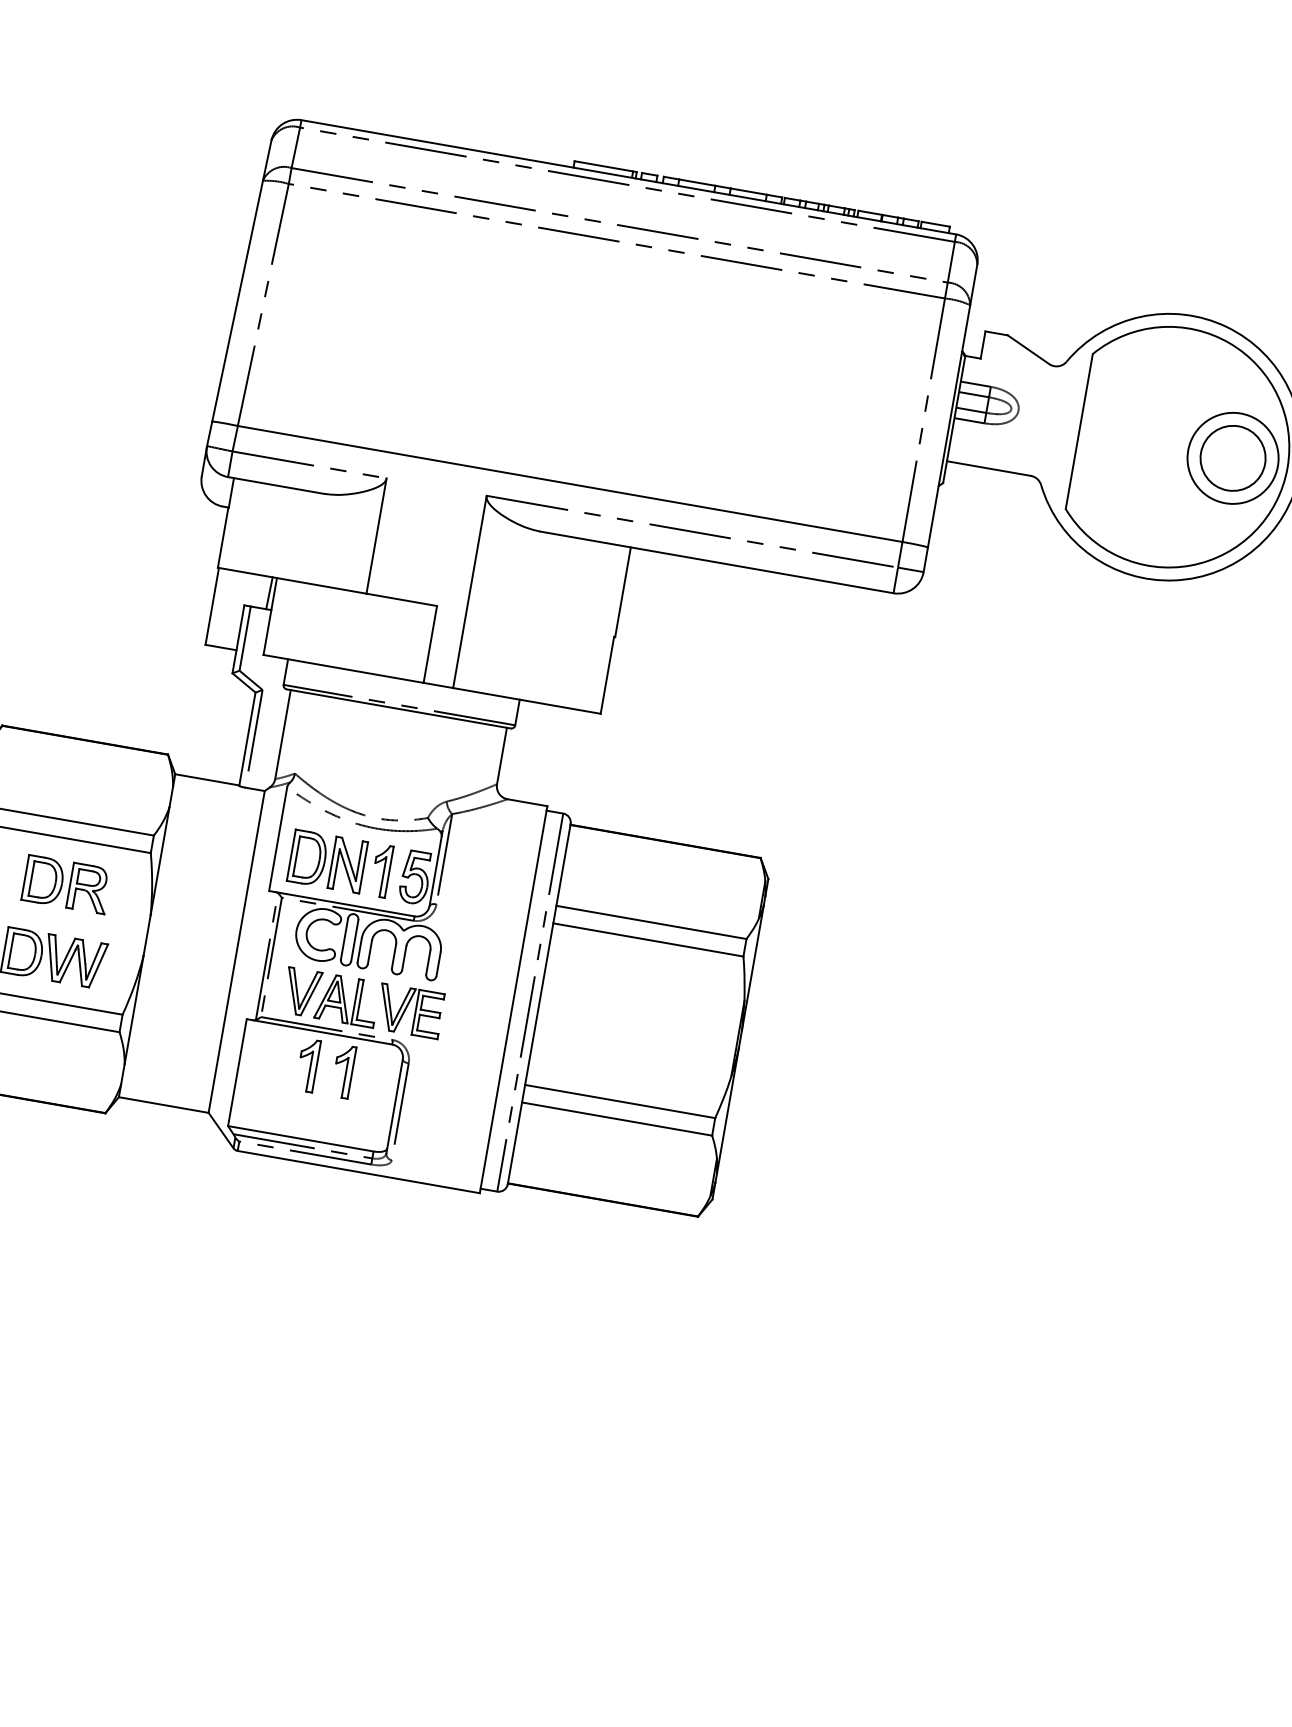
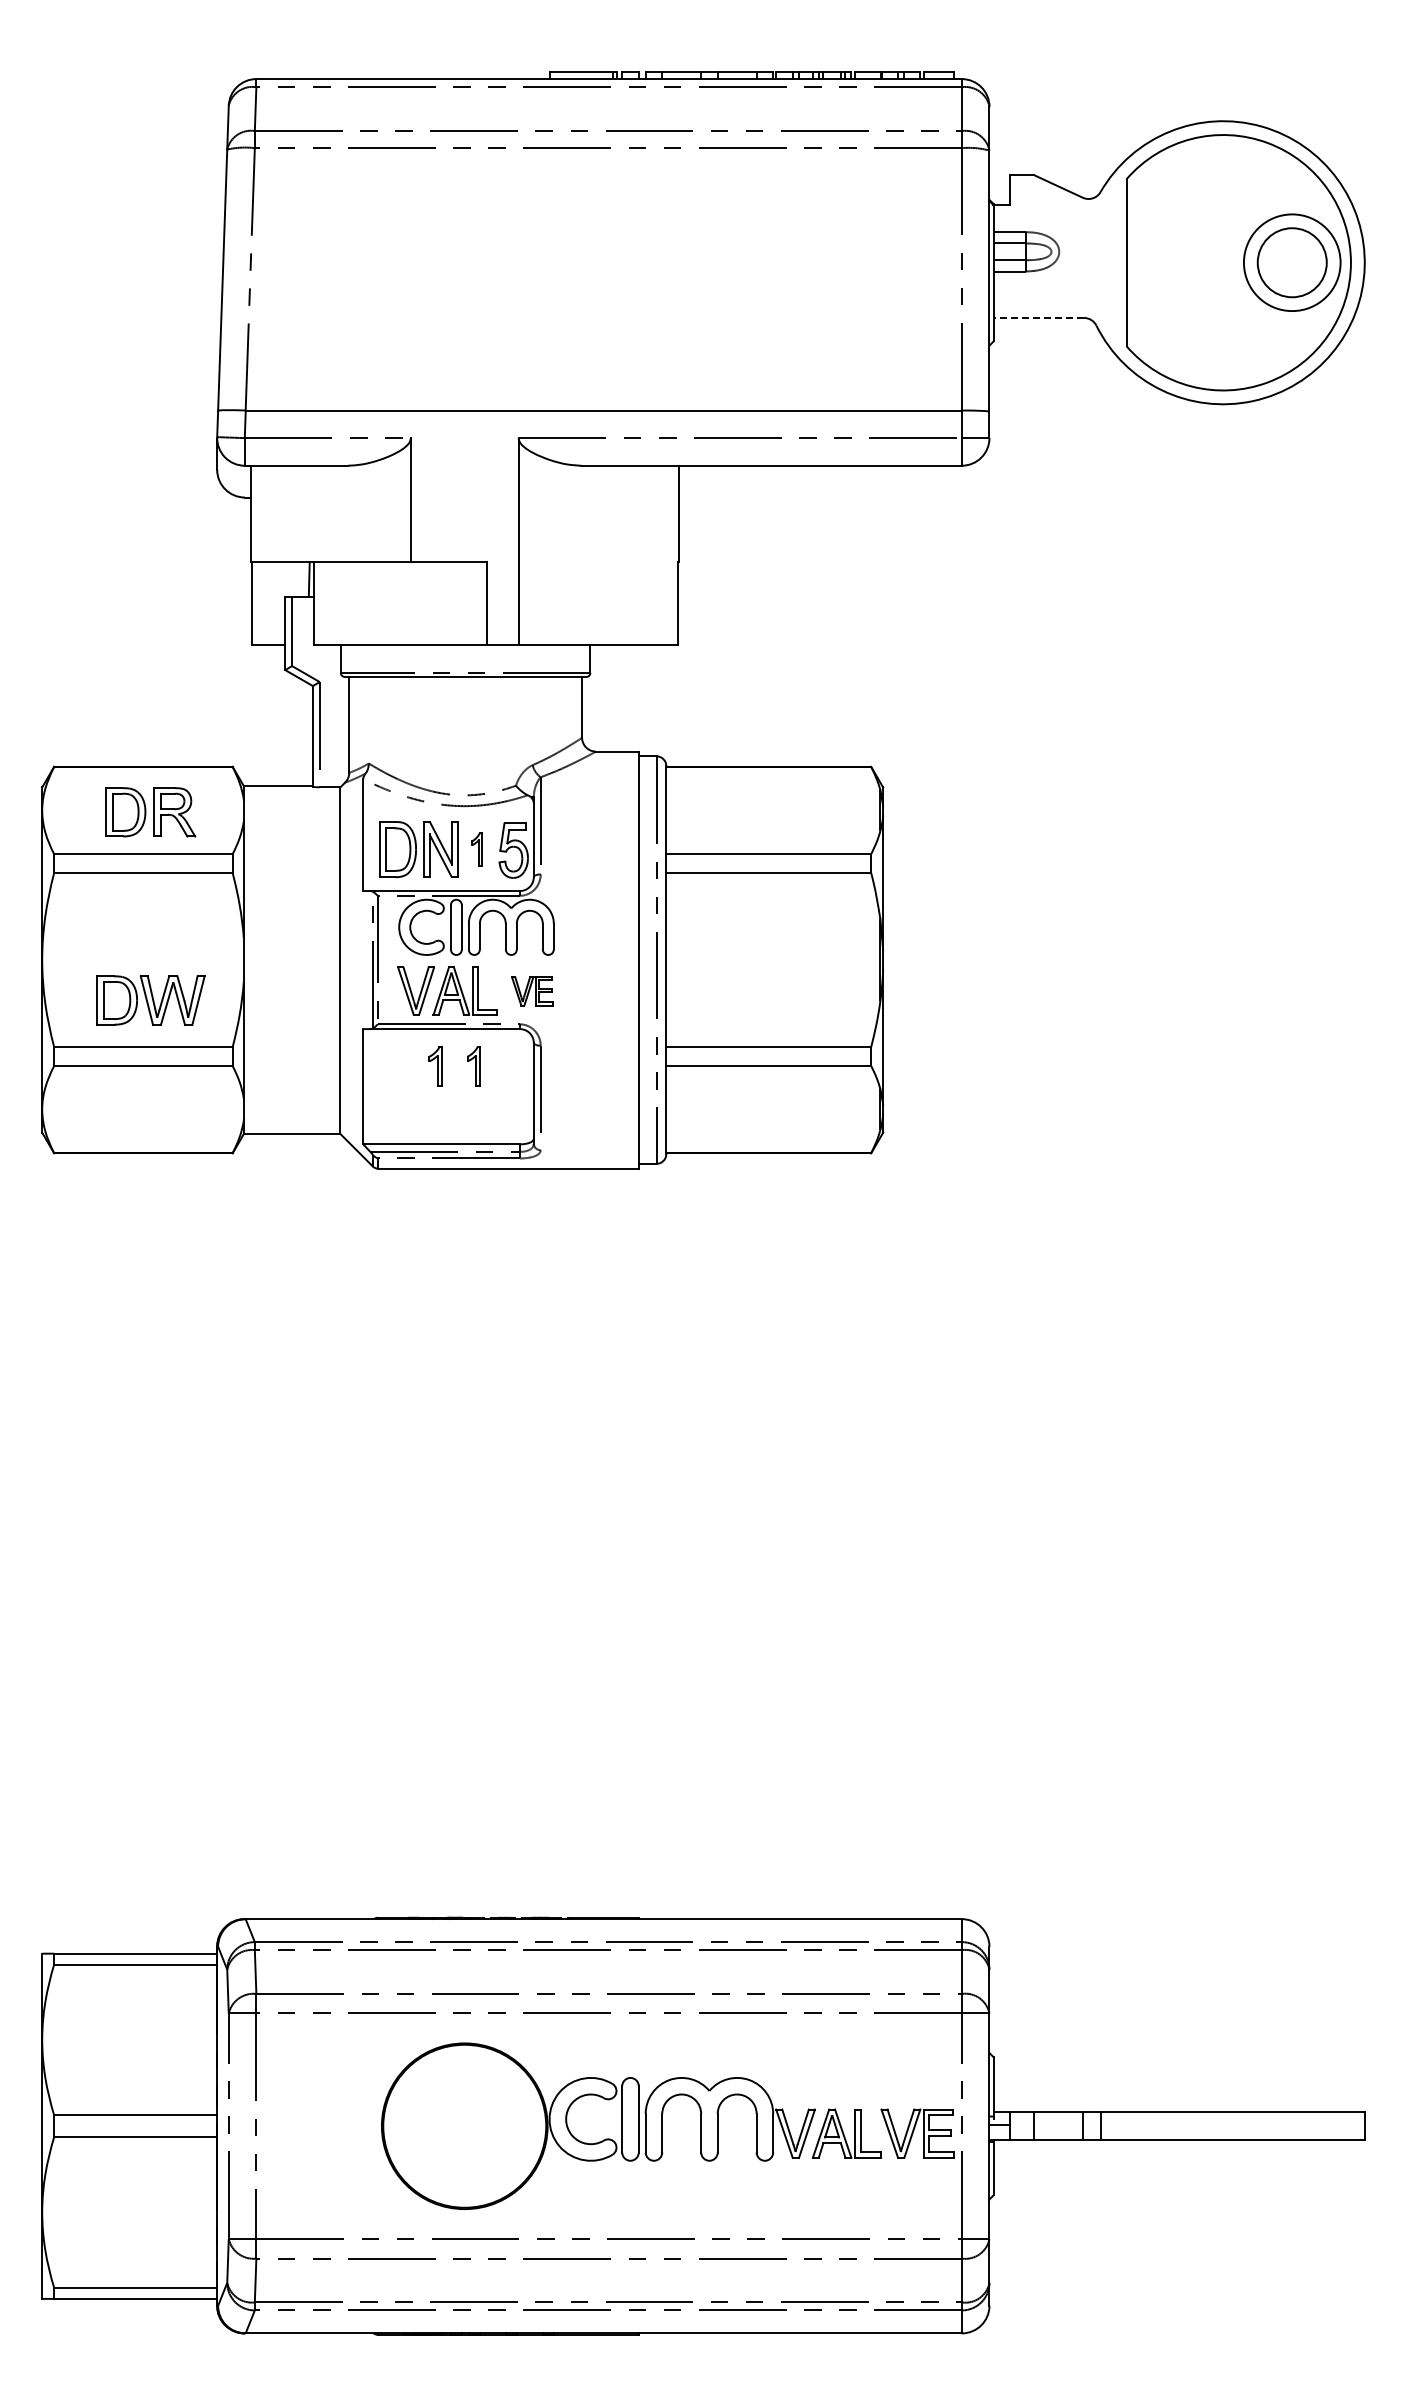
line: (988, 468) -> (1038, 317), solid -> dashed
part: (380, 870) -> (476, 849), size x0.6
part: (66, 884) -> (150, 812), moved
part: (409, 1010) -> (531, 990), size x0.6
part: (307, 1065) -> (435, 1066), size x0.7
part: (343, 1071) -> (473, 1066), size x0.7

